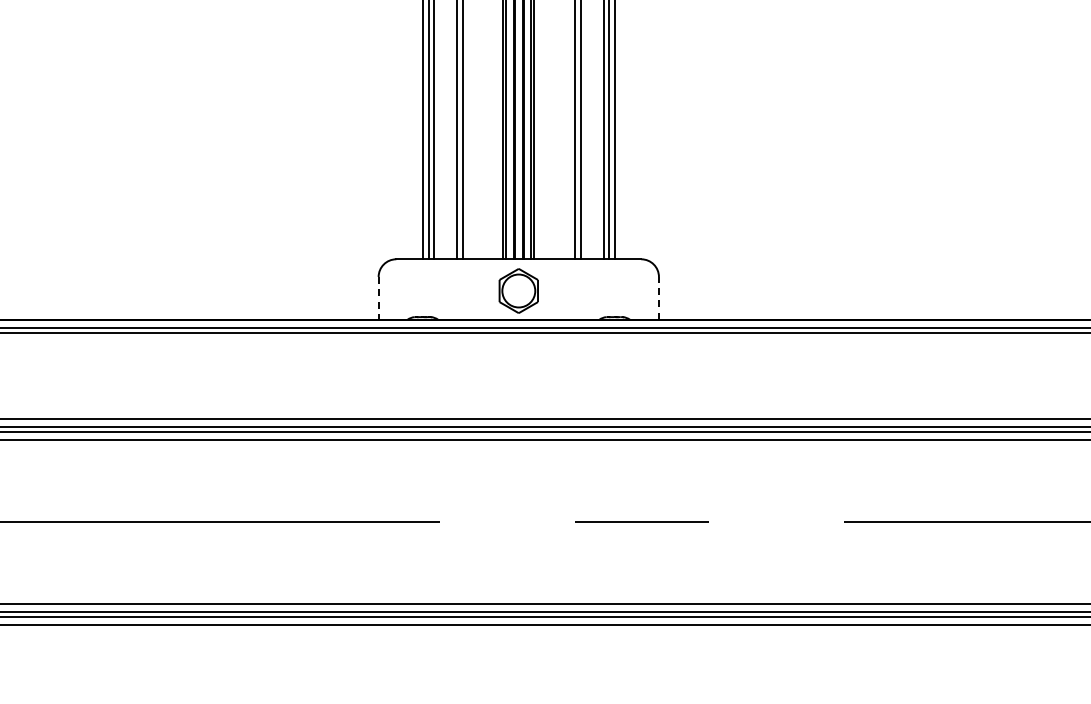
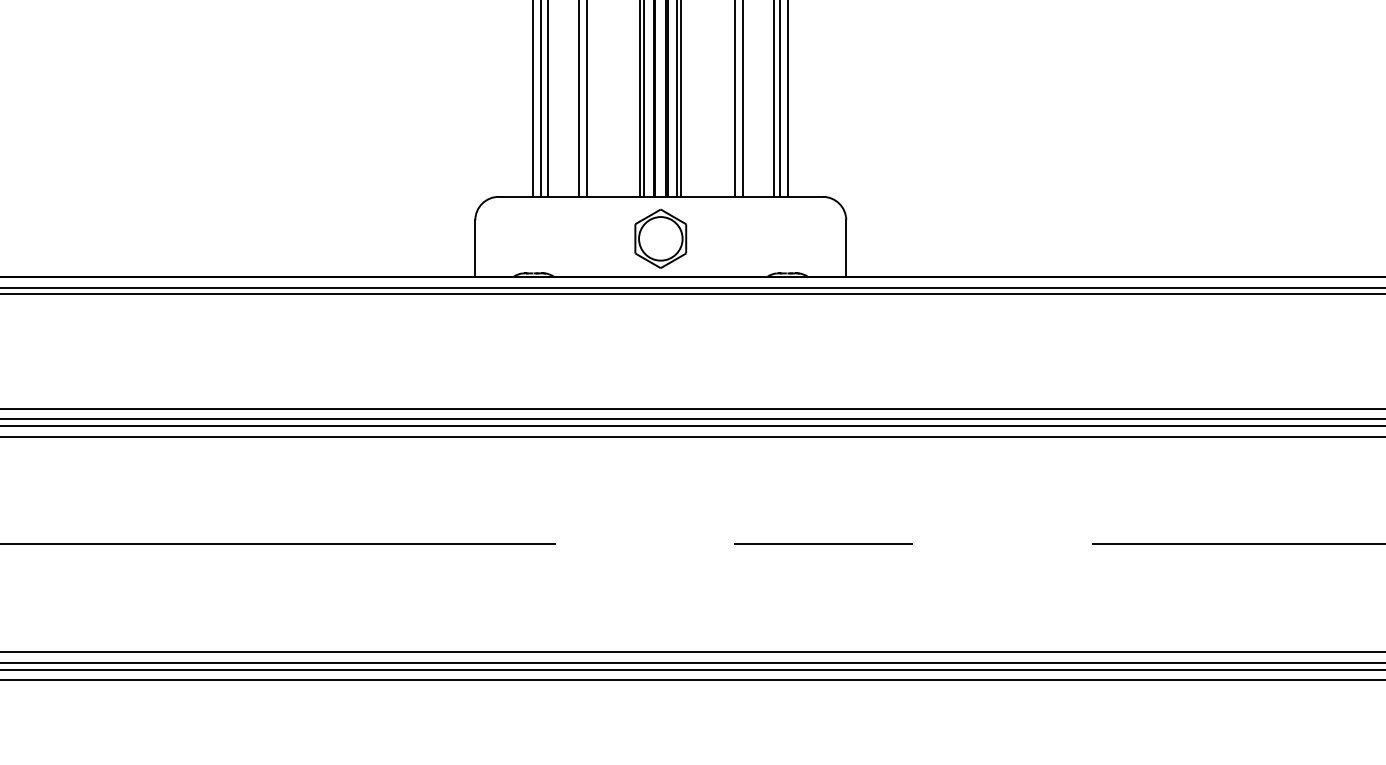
line: (658, 297) -> (845, 247), dashed -> solid
line: (378, 298) -> (475, 248), dashed -> solid

